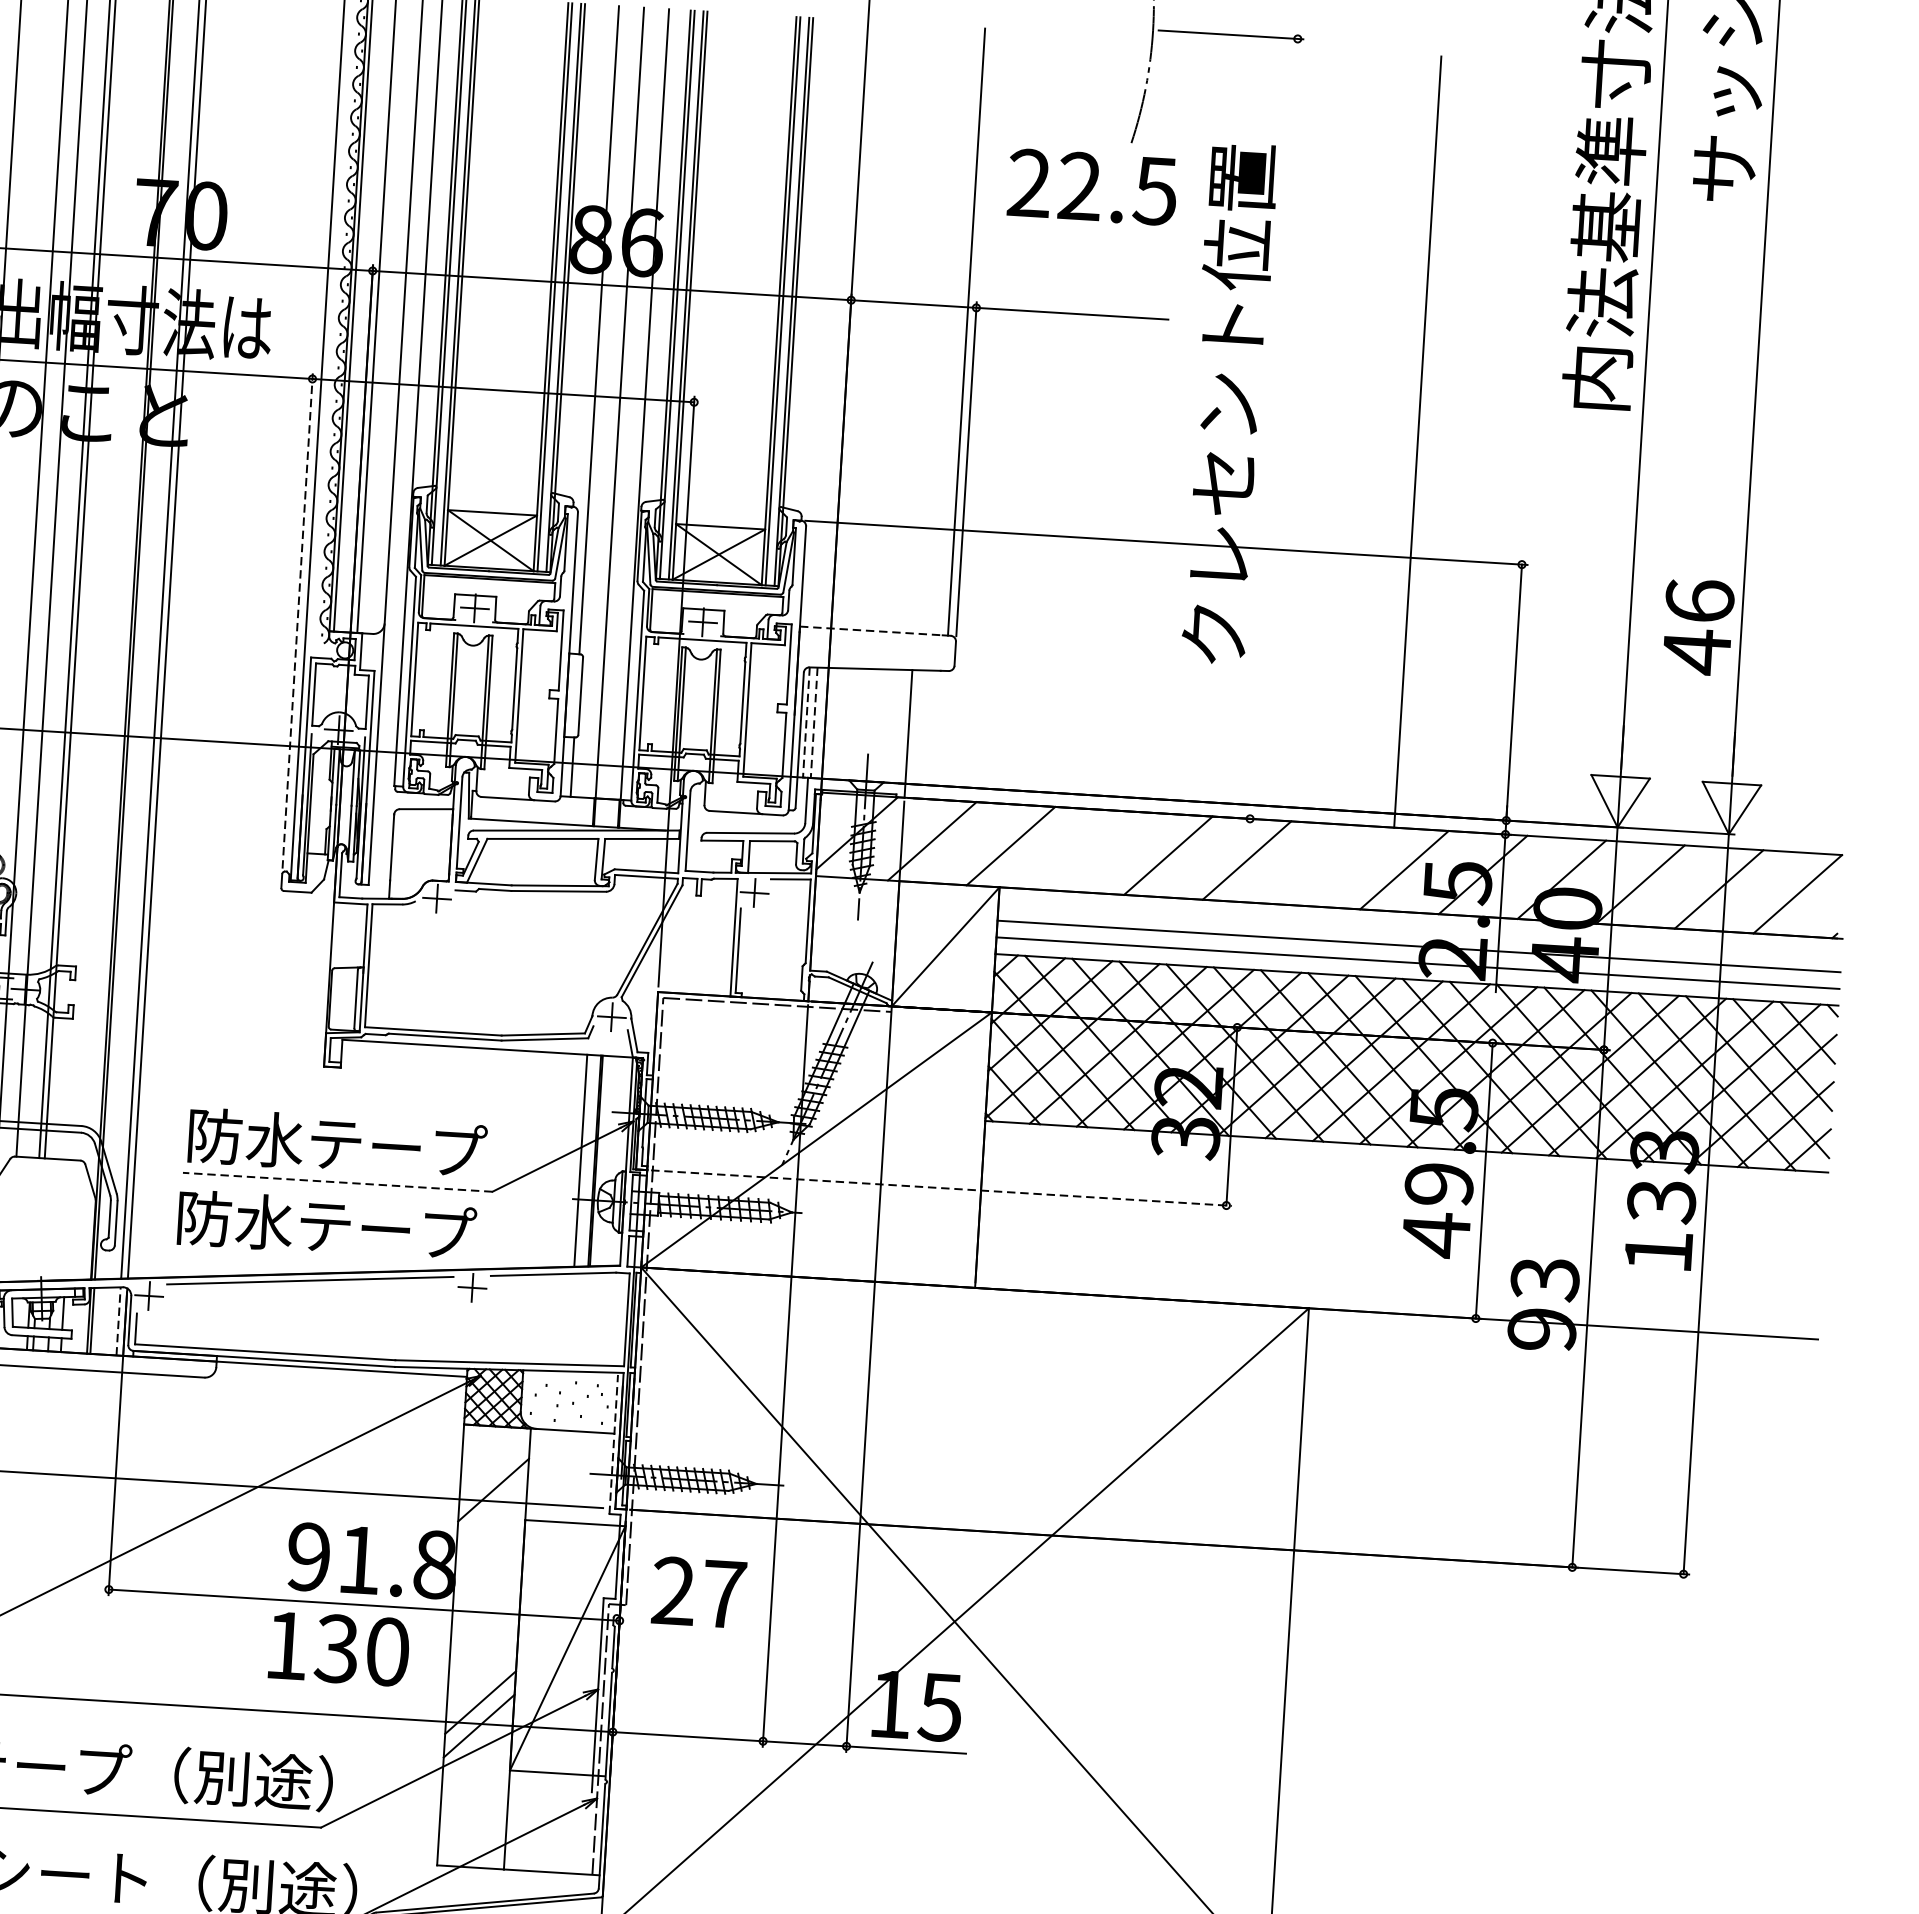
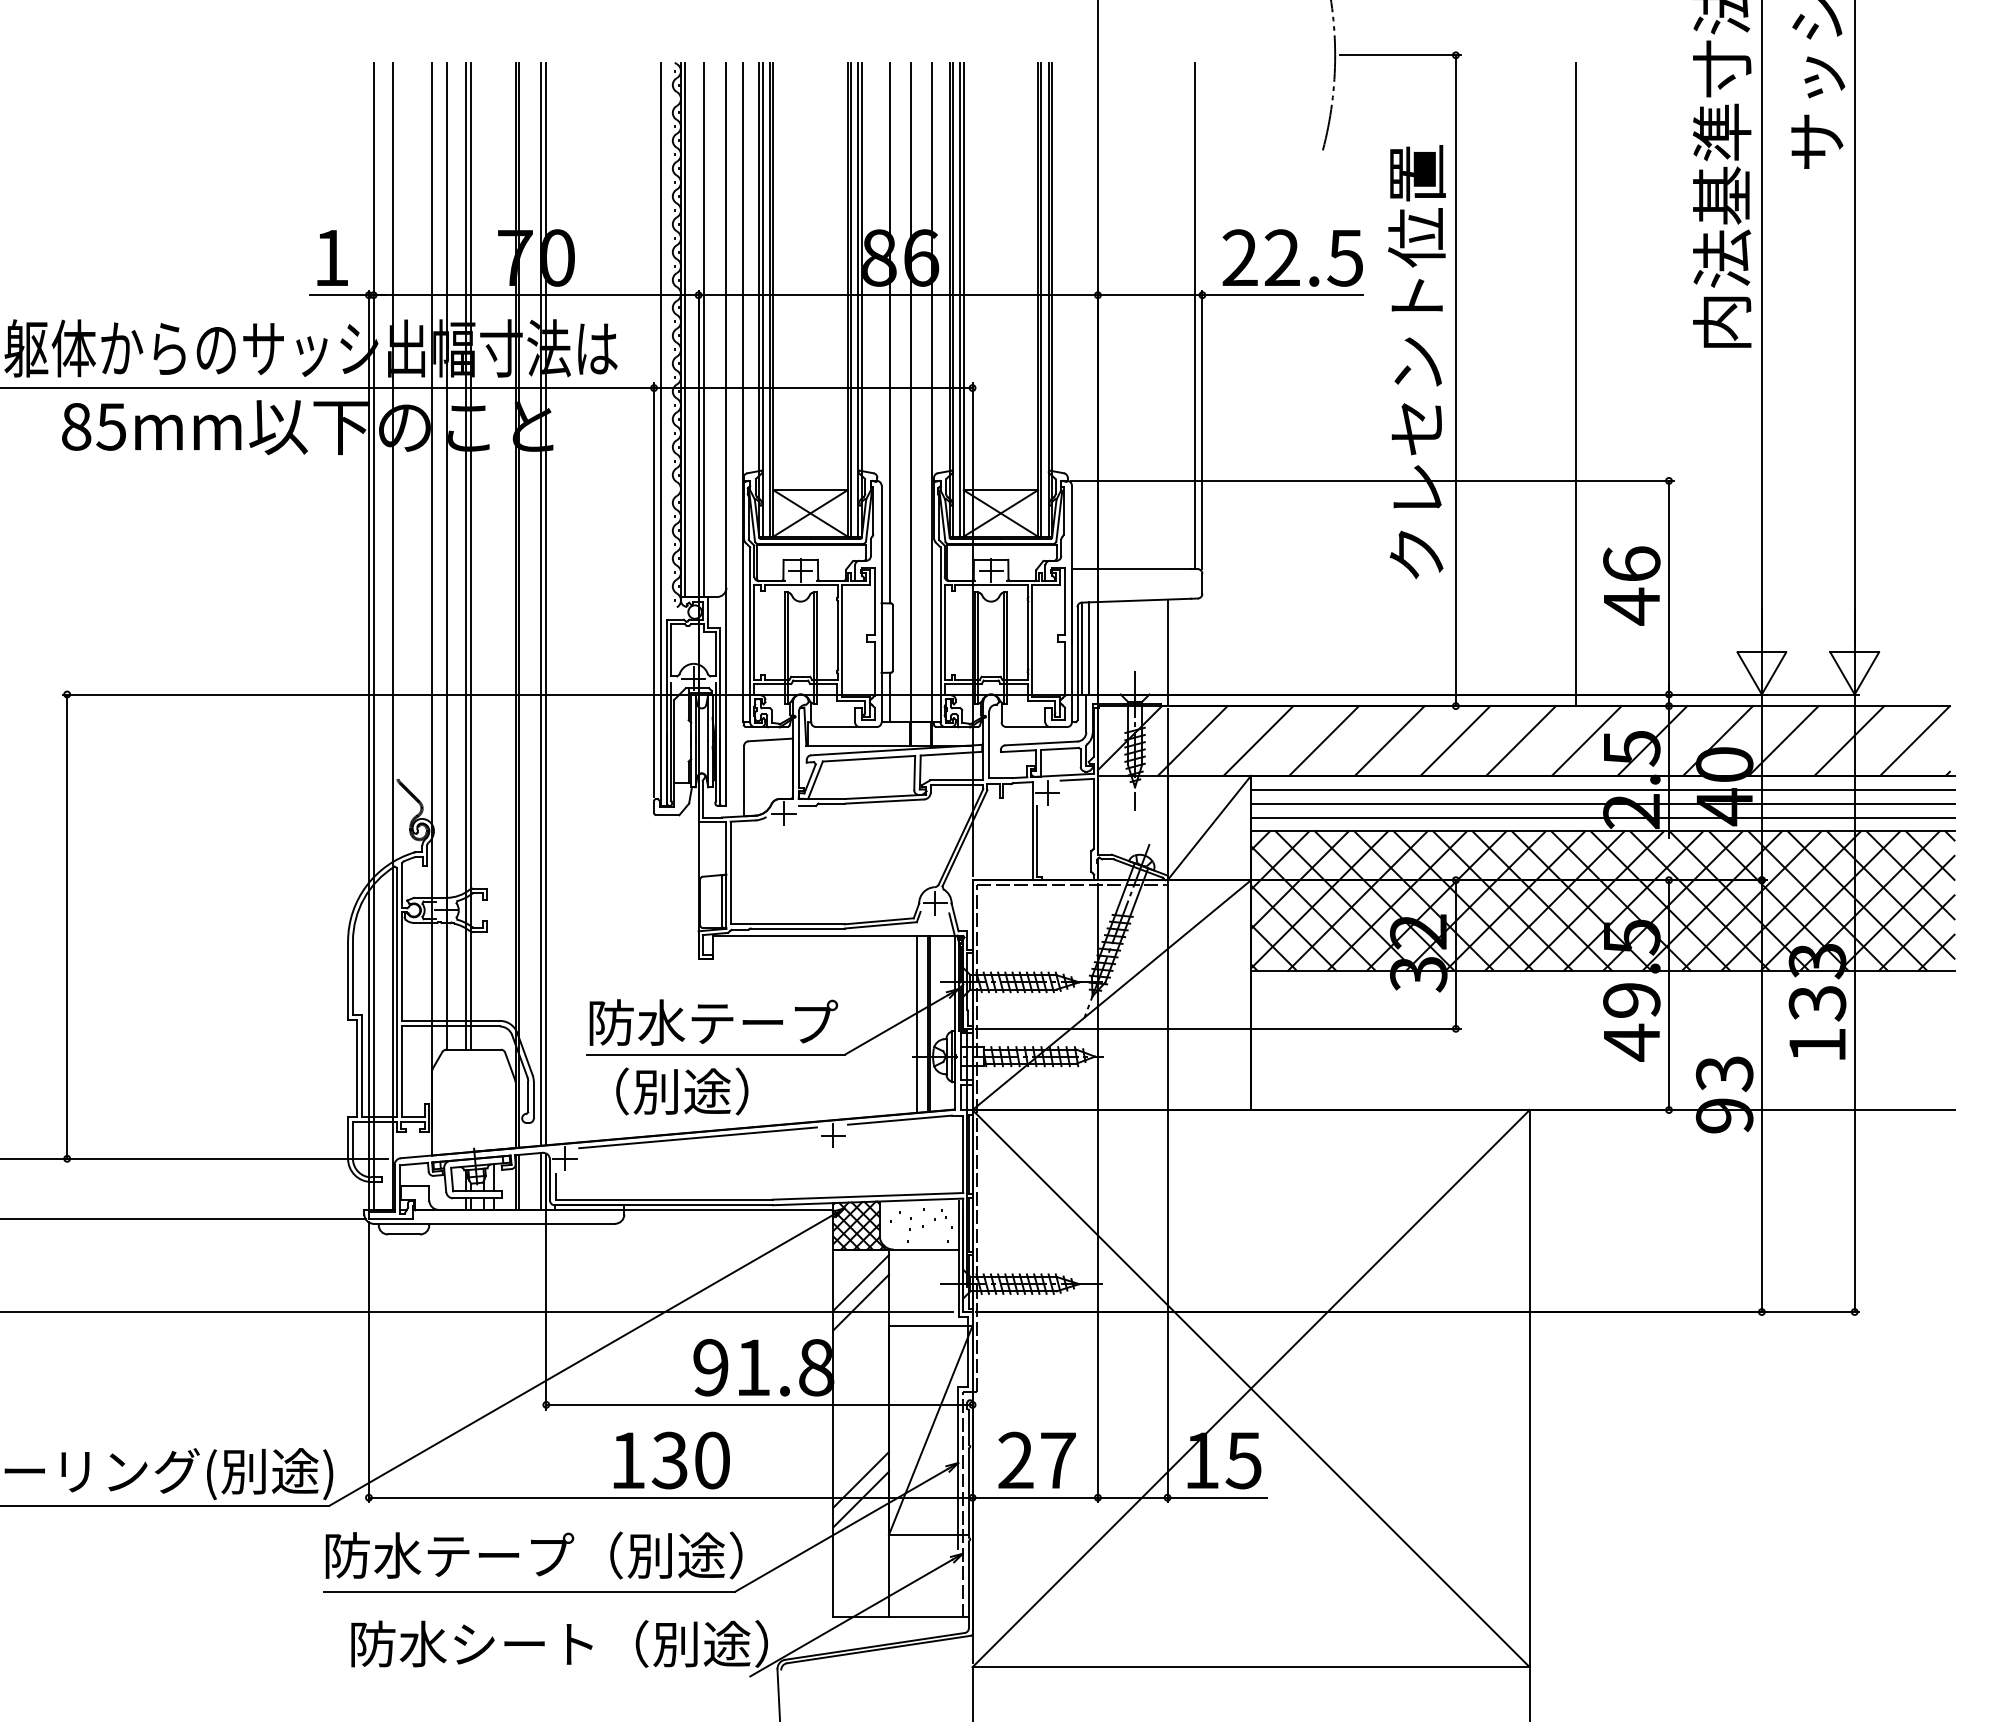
text: (1092, 186) -> (1292, 257), moved
line: (1273, 428) -> (1455, 380), added
line: (298, 621) -> (654, 590), dashed -> solid
text: (1697, 626) -> (1631, 585), moved
line: (871, 631) -> (1131, 569), dashed -> solid
line: (806, 722) -> (1082, 648), dashed -> solid
line: (814, 722) -> (1088, 648), dashed -> solid
line: (1088, 850) -> (1323, 740), added
line: (1324, 864) -> (1520, 740), added
line: (1419, 929) -> (1602, 789), added
line: (337, 1182) -> (715, 1054), dashed -> solid
line: (941, 1187) -> (1218, 1028), dashed -> solid
text: (327, 1225) -> (709, 1091), 防水テープ -> （別途）
line: (118, 1320) -> (540, 1180), dashed -> solid
line: (613, 1444) -> (958, 1258), dashed -> solid
line: (494, 1465) -> (860, 1282), added
text: (698, 1591) -> (1036, 1459), moved
text: (338, 1648) -> (671, 1460), moved

